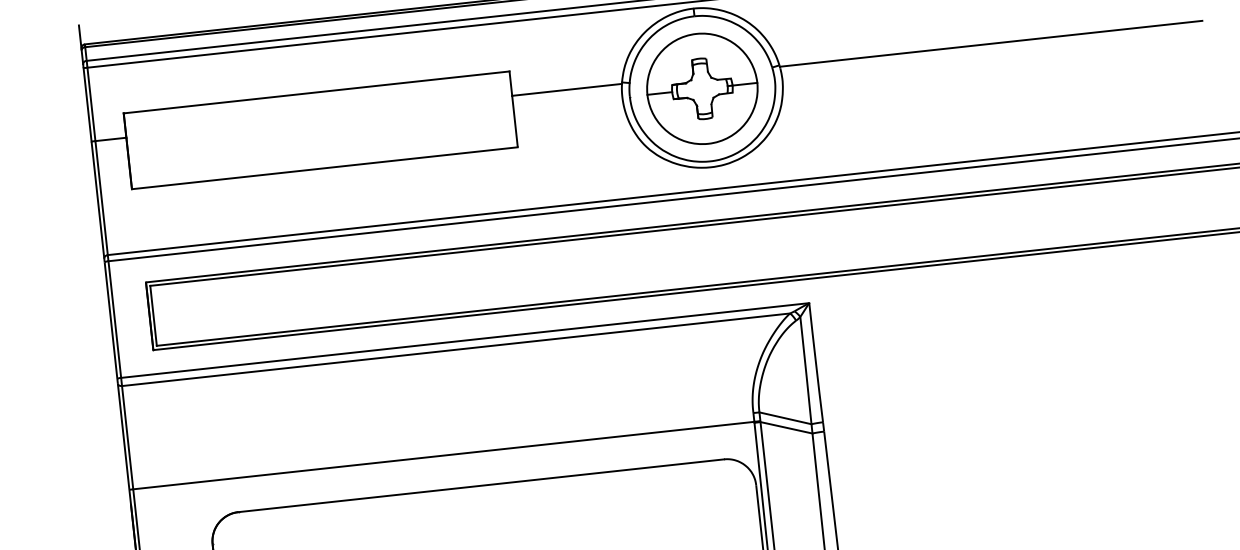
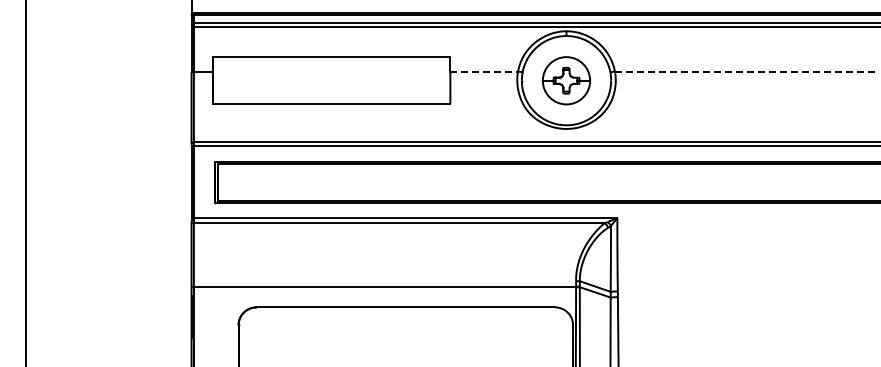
line: (991, 43) -> (745, 72), solid -> dashed
part: (702, 88) -> (566, 80), size x0.7
line: (567, 90) -> (484, 72), solid -> dashed

